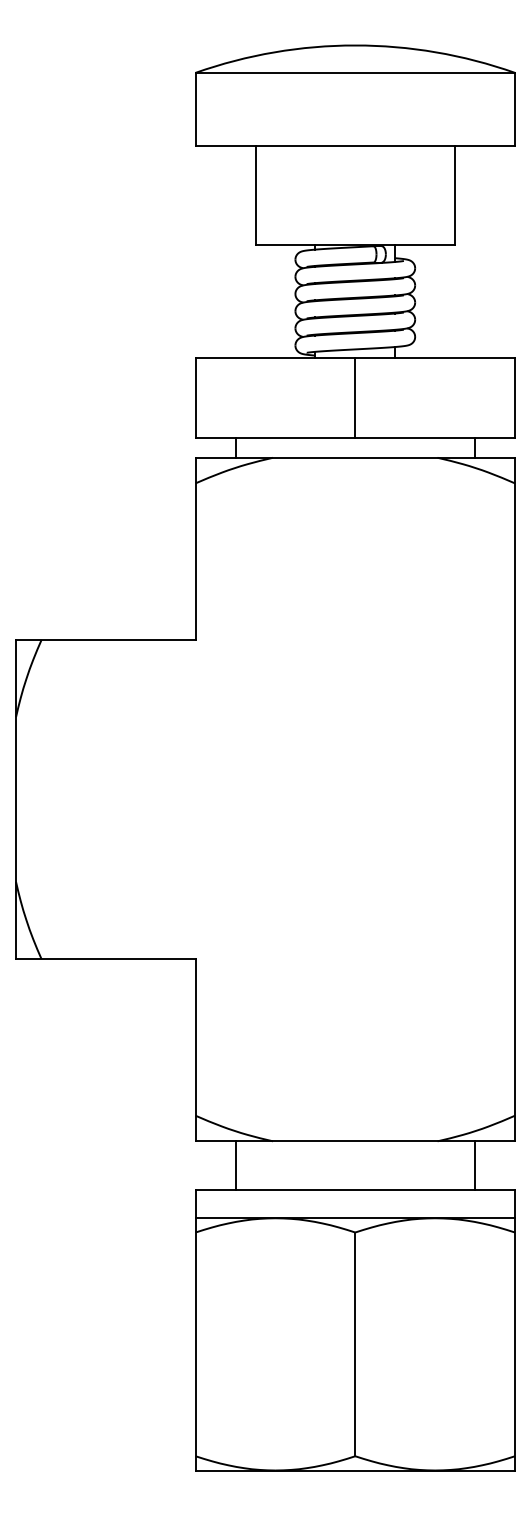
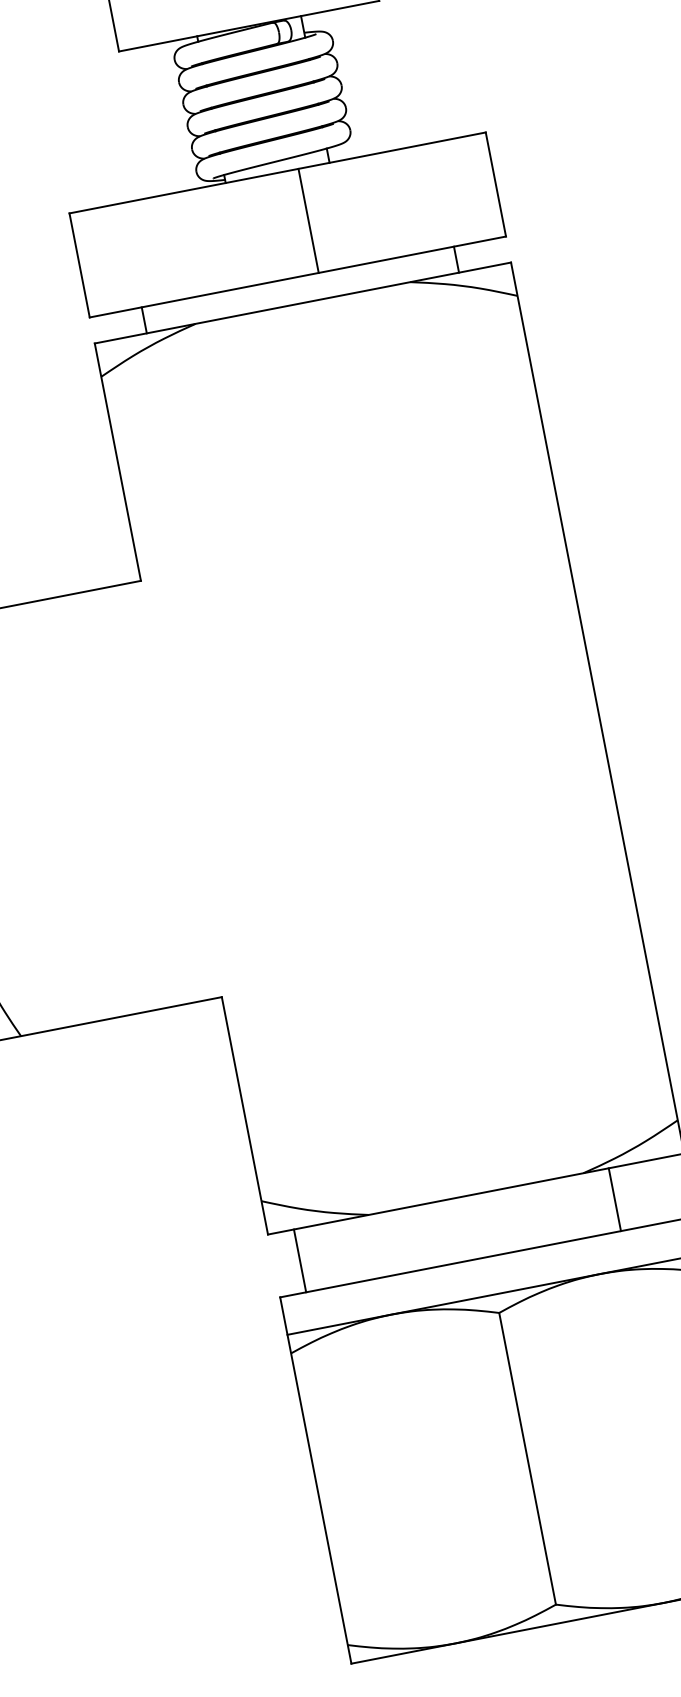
line: (355, 397) -> (308, 220), moved
line: (235, 1165) -> (300, 1261), moved
line: (475, 1165) -> (615, 1199), moved

